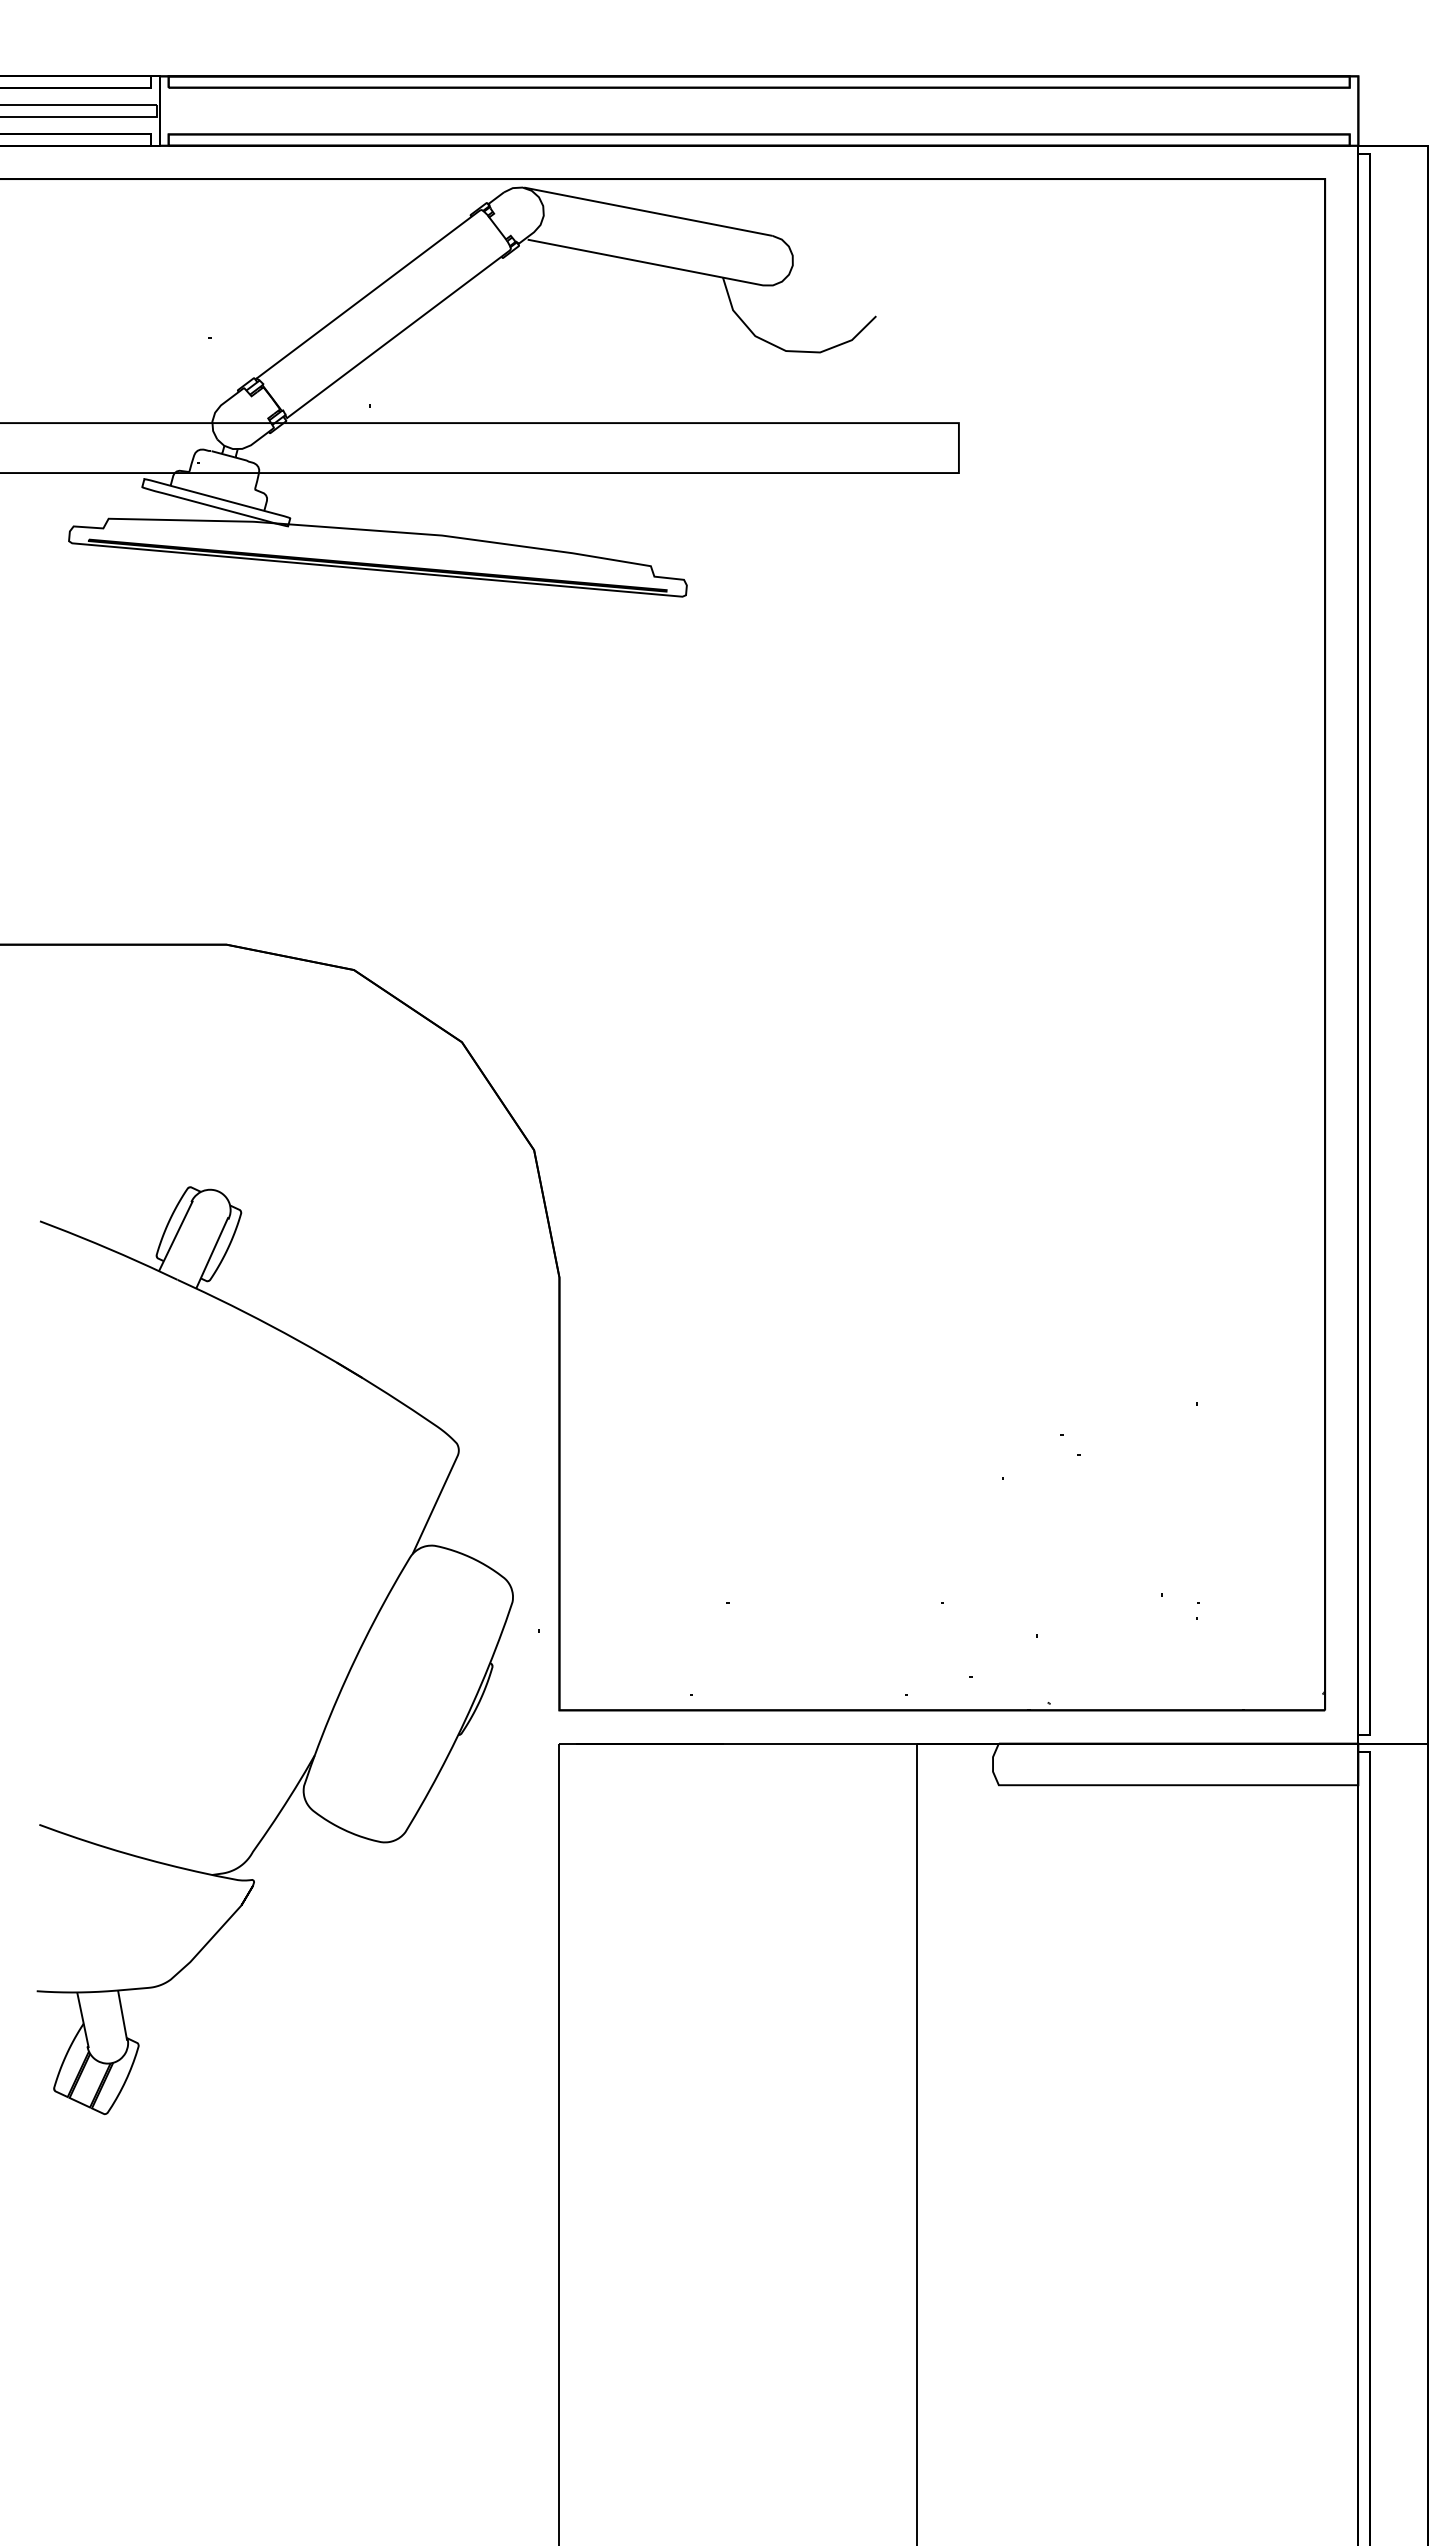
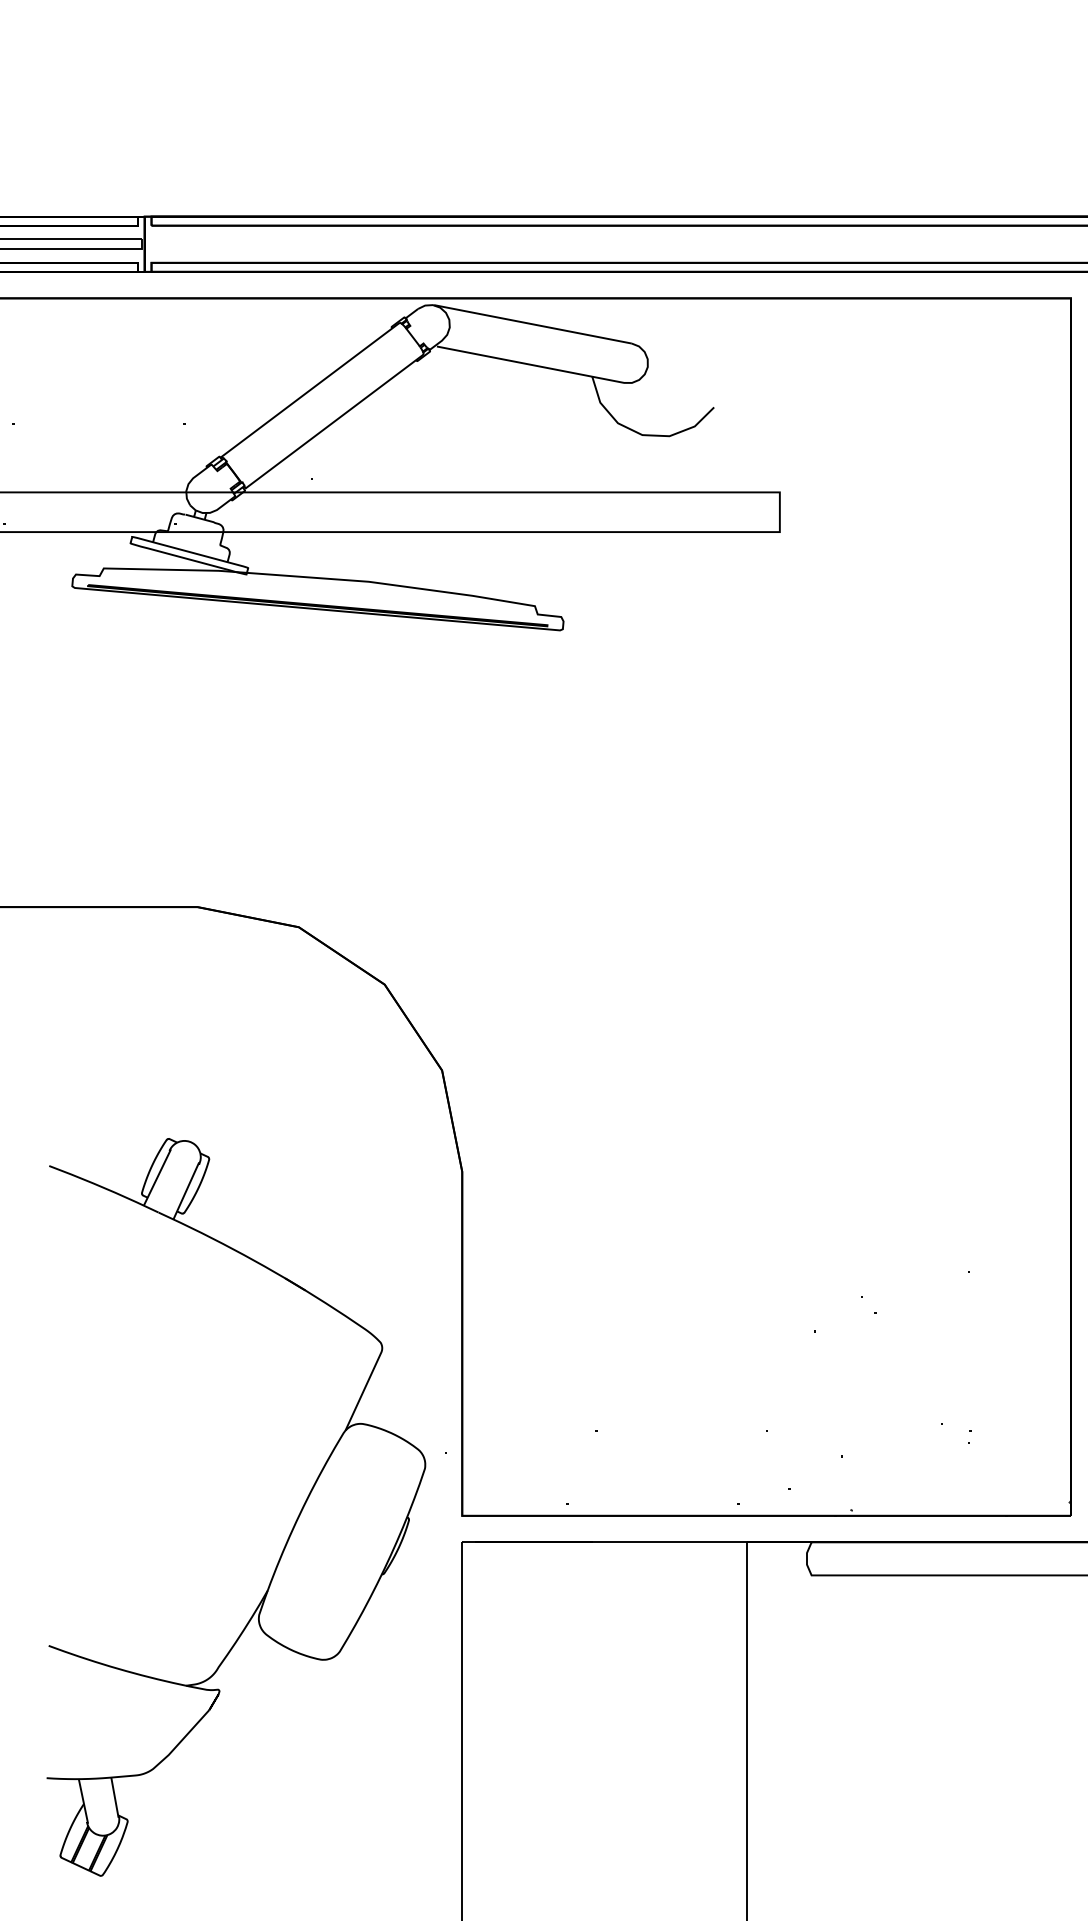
part: (344, 1679) -> (291, 1530), moved

